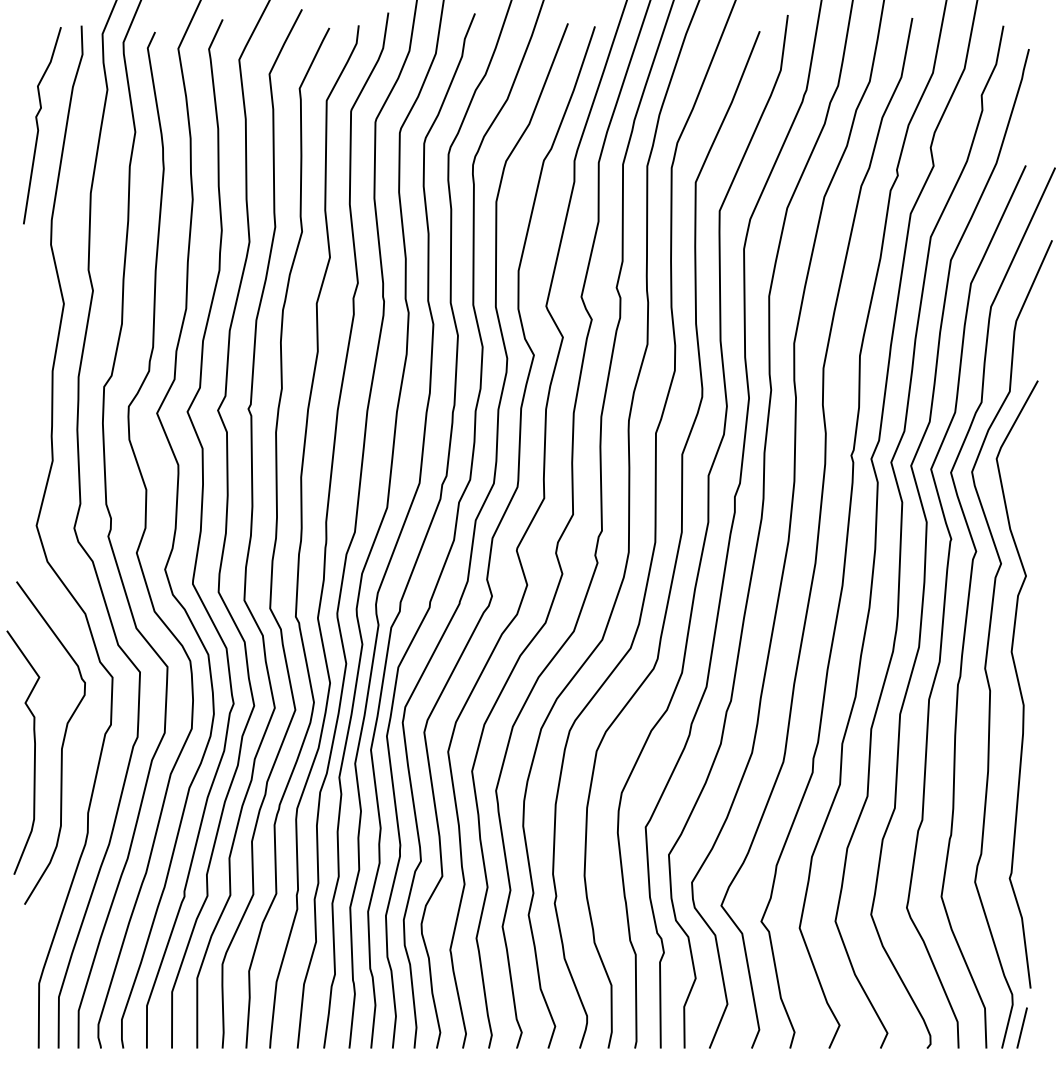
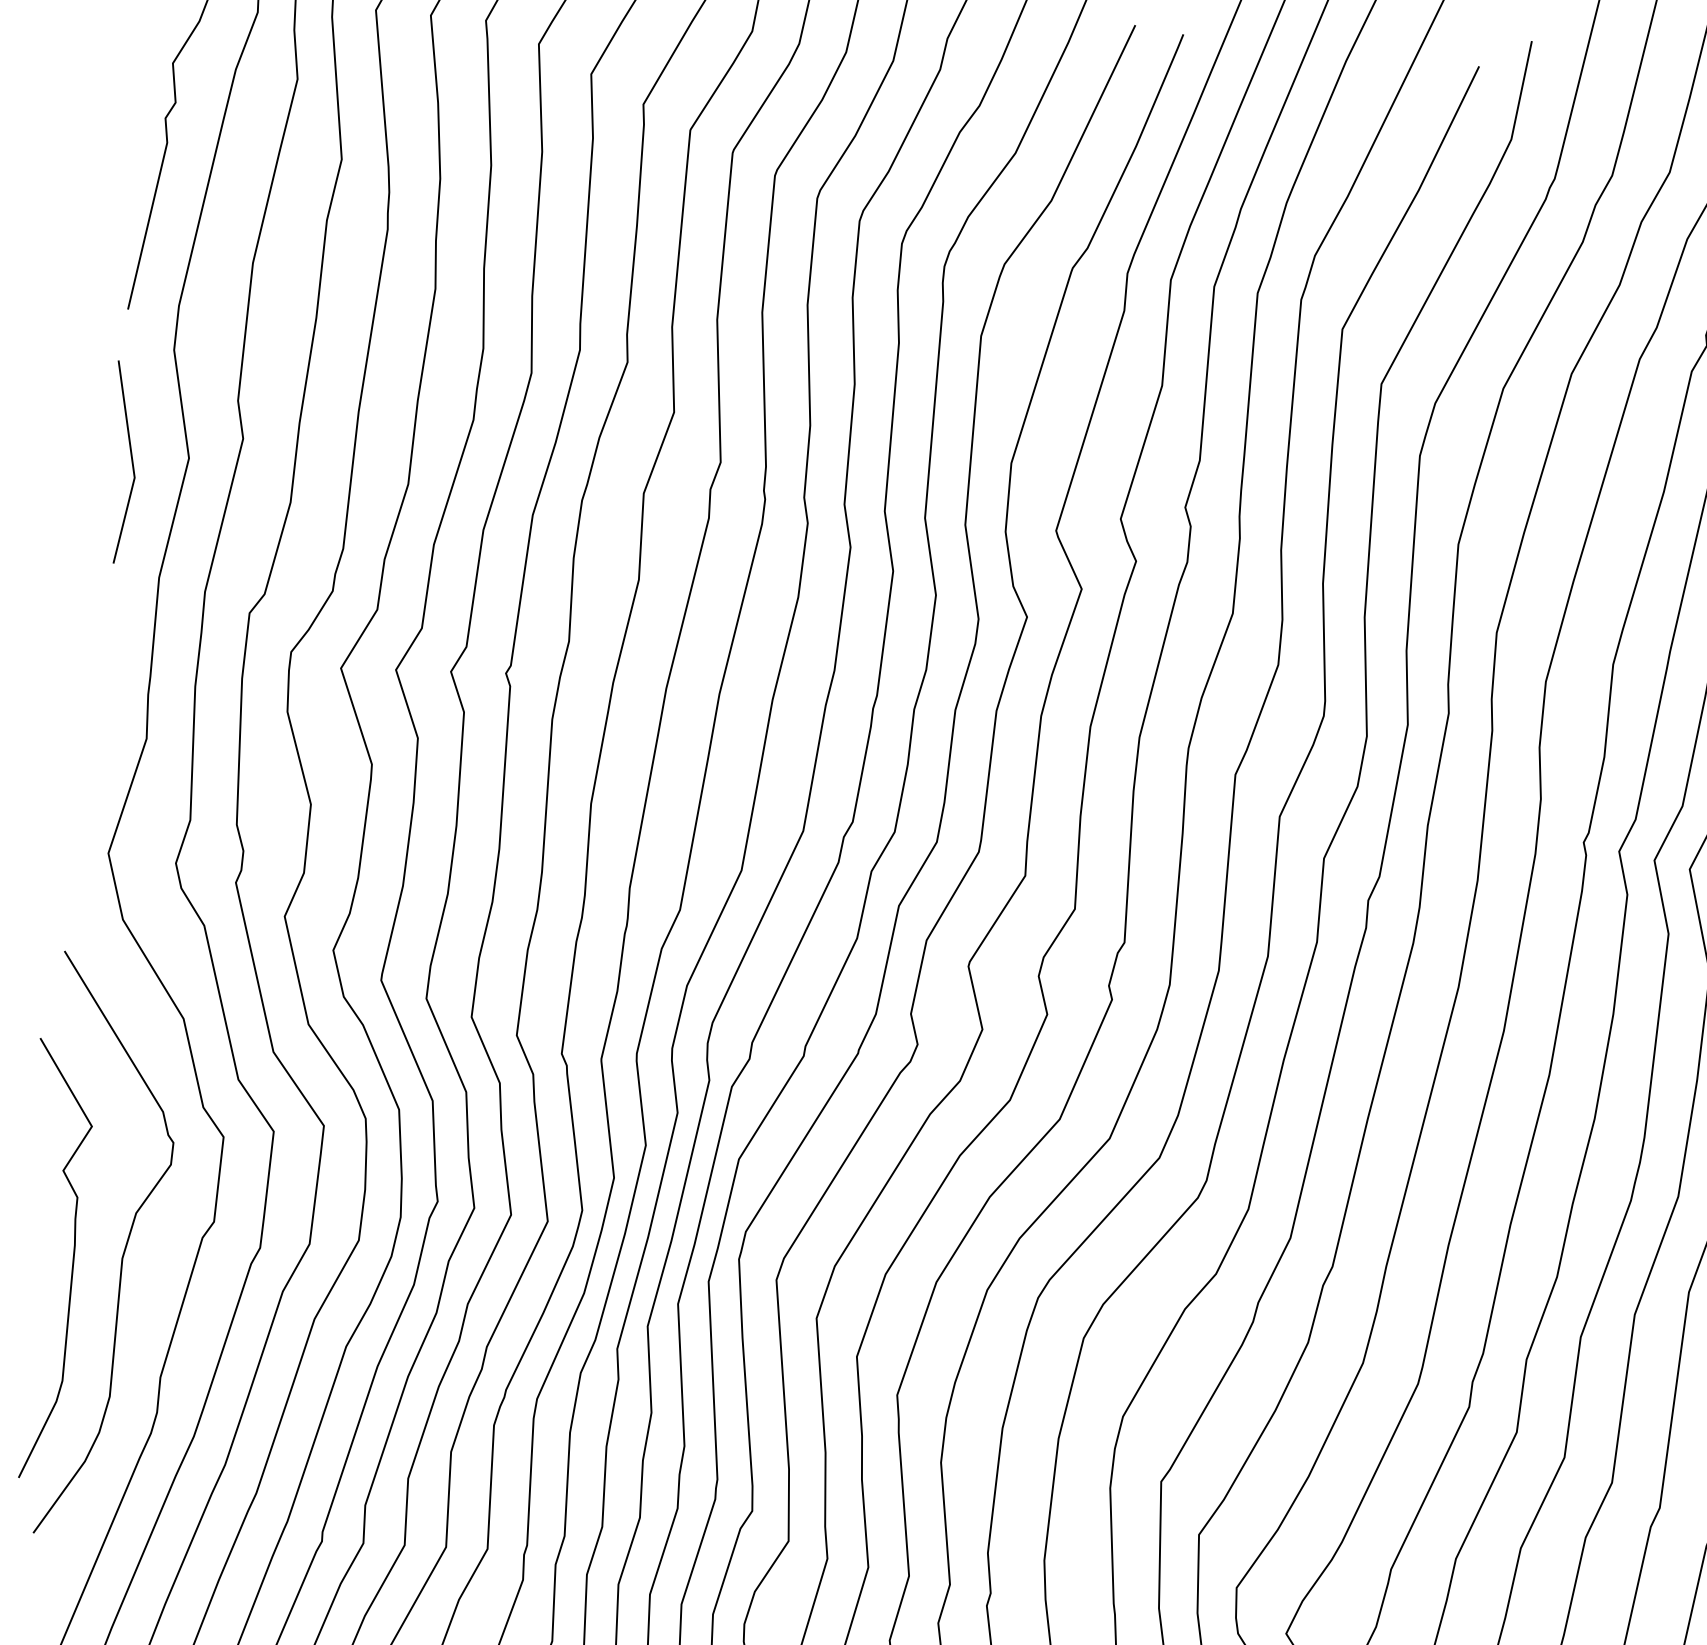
line: (31, 307) -> (130, 460), added

